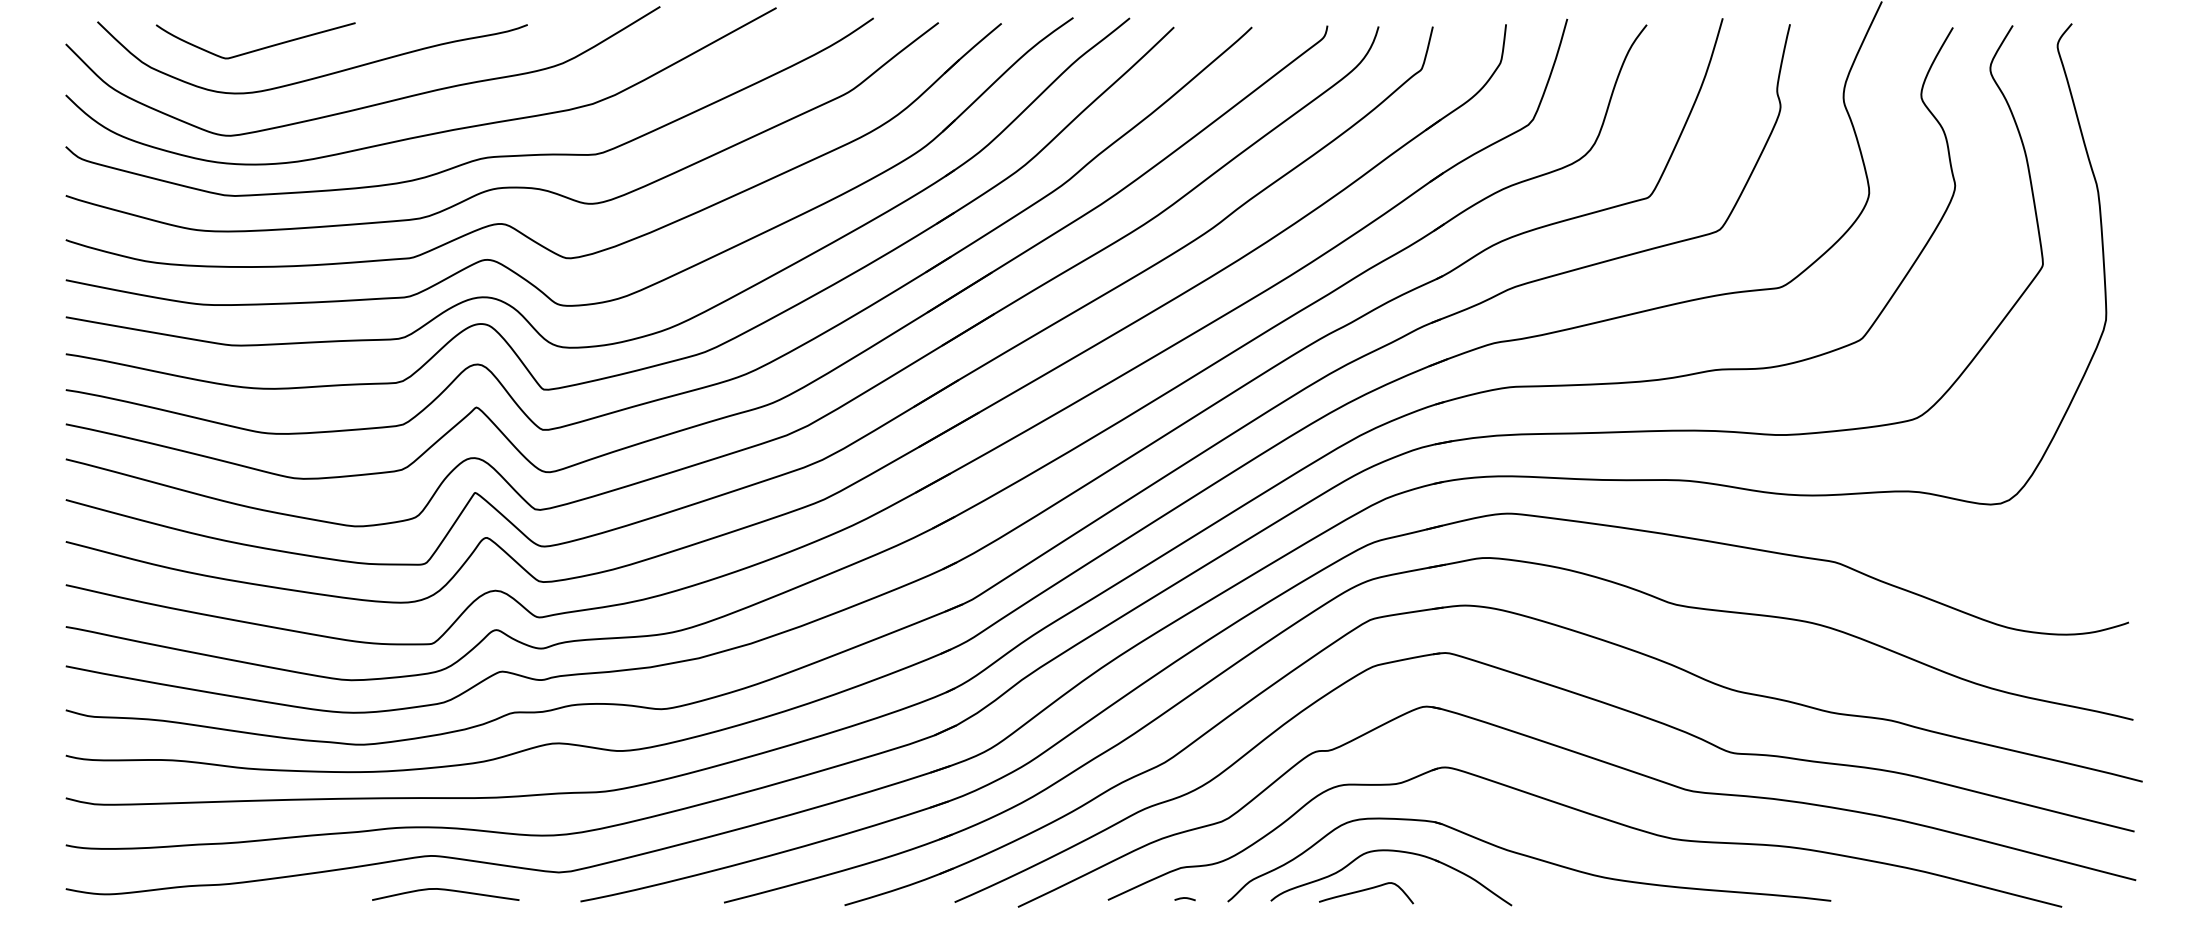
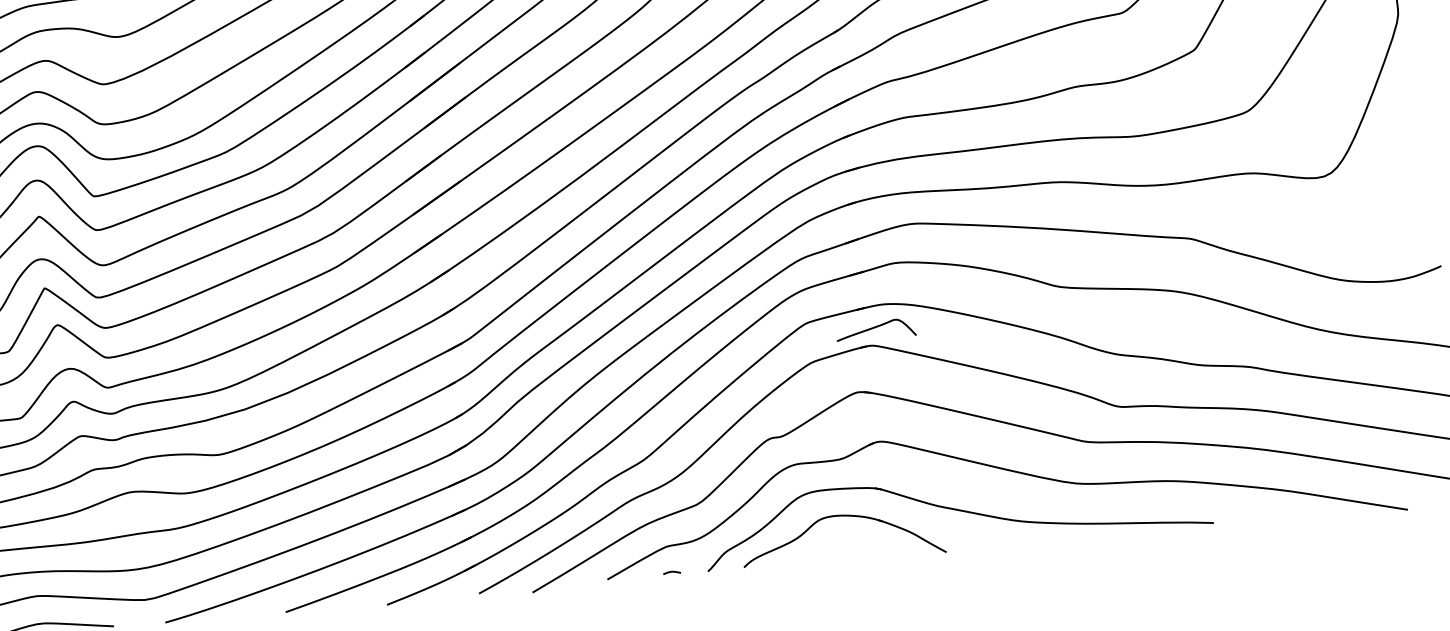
curve: (1366, 890) -> (875, 327), moved

